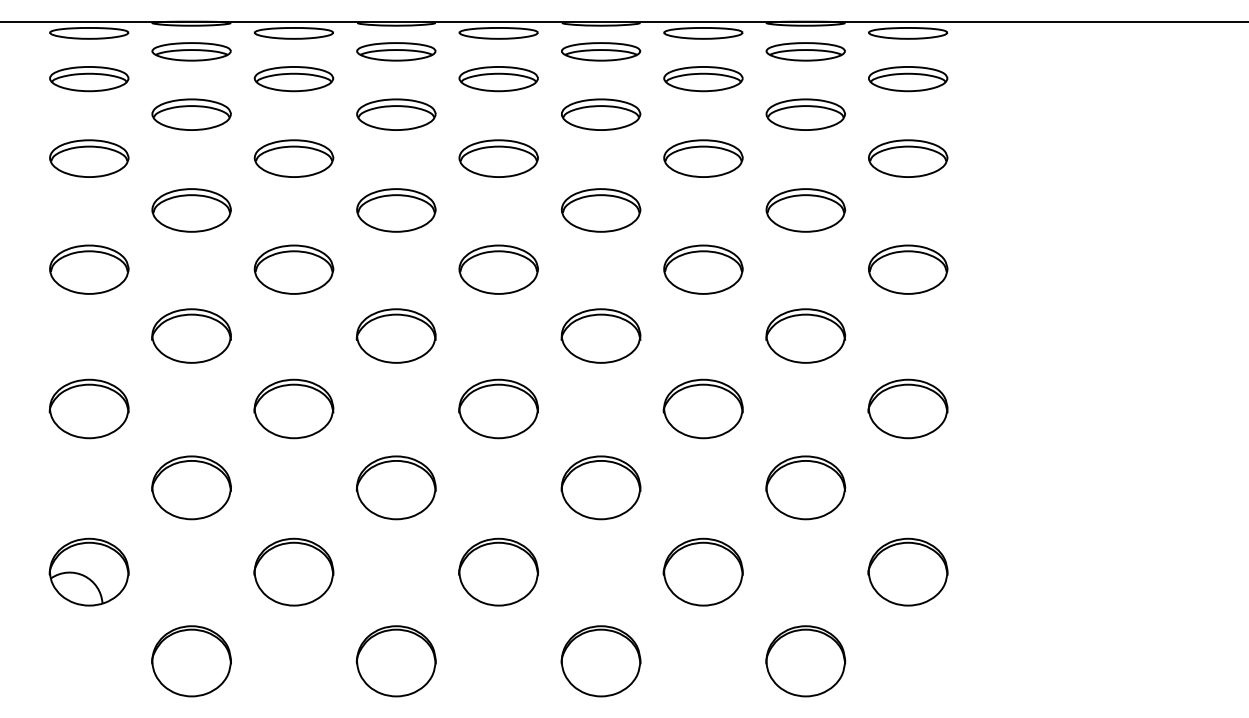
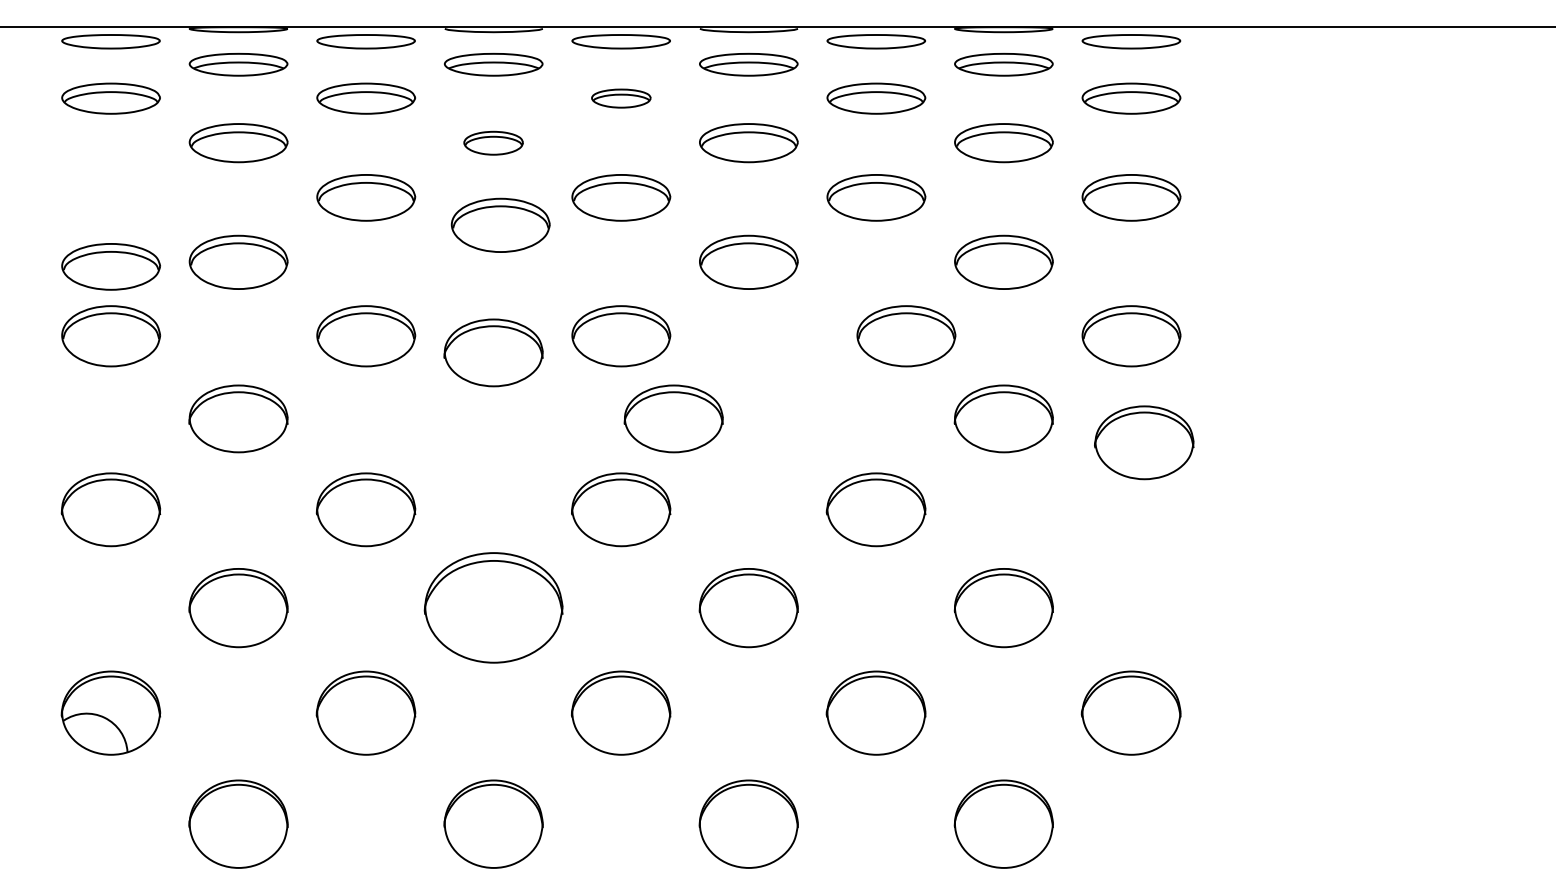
part: (498, 78) -> (621, 98), size x0.6
part: (396, 115) -> (493, 143), size x0.6
part: (88, 158) -> (110, 266), moved
part: (396, 209) -> (500, 224), moved
part: (703, 269) -> (906, 336), moved
part: (396, 335) -> (493, 352), moved
part: (600, 335) -> (673, 418), moved
part: (908, 408) -> (1144, 442), moved
part: (396, 488) -> (493, 608), size x1.4

